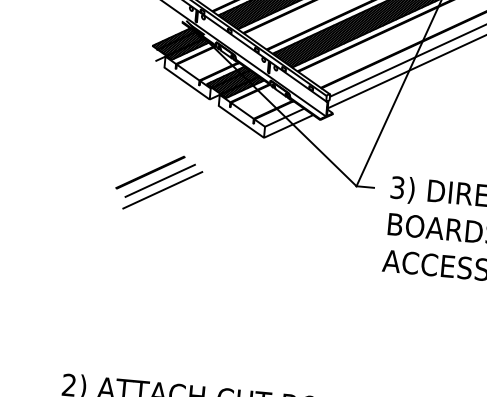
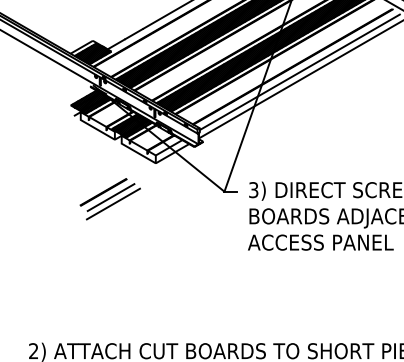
part: (157, 183) -> (109, 199), moved

